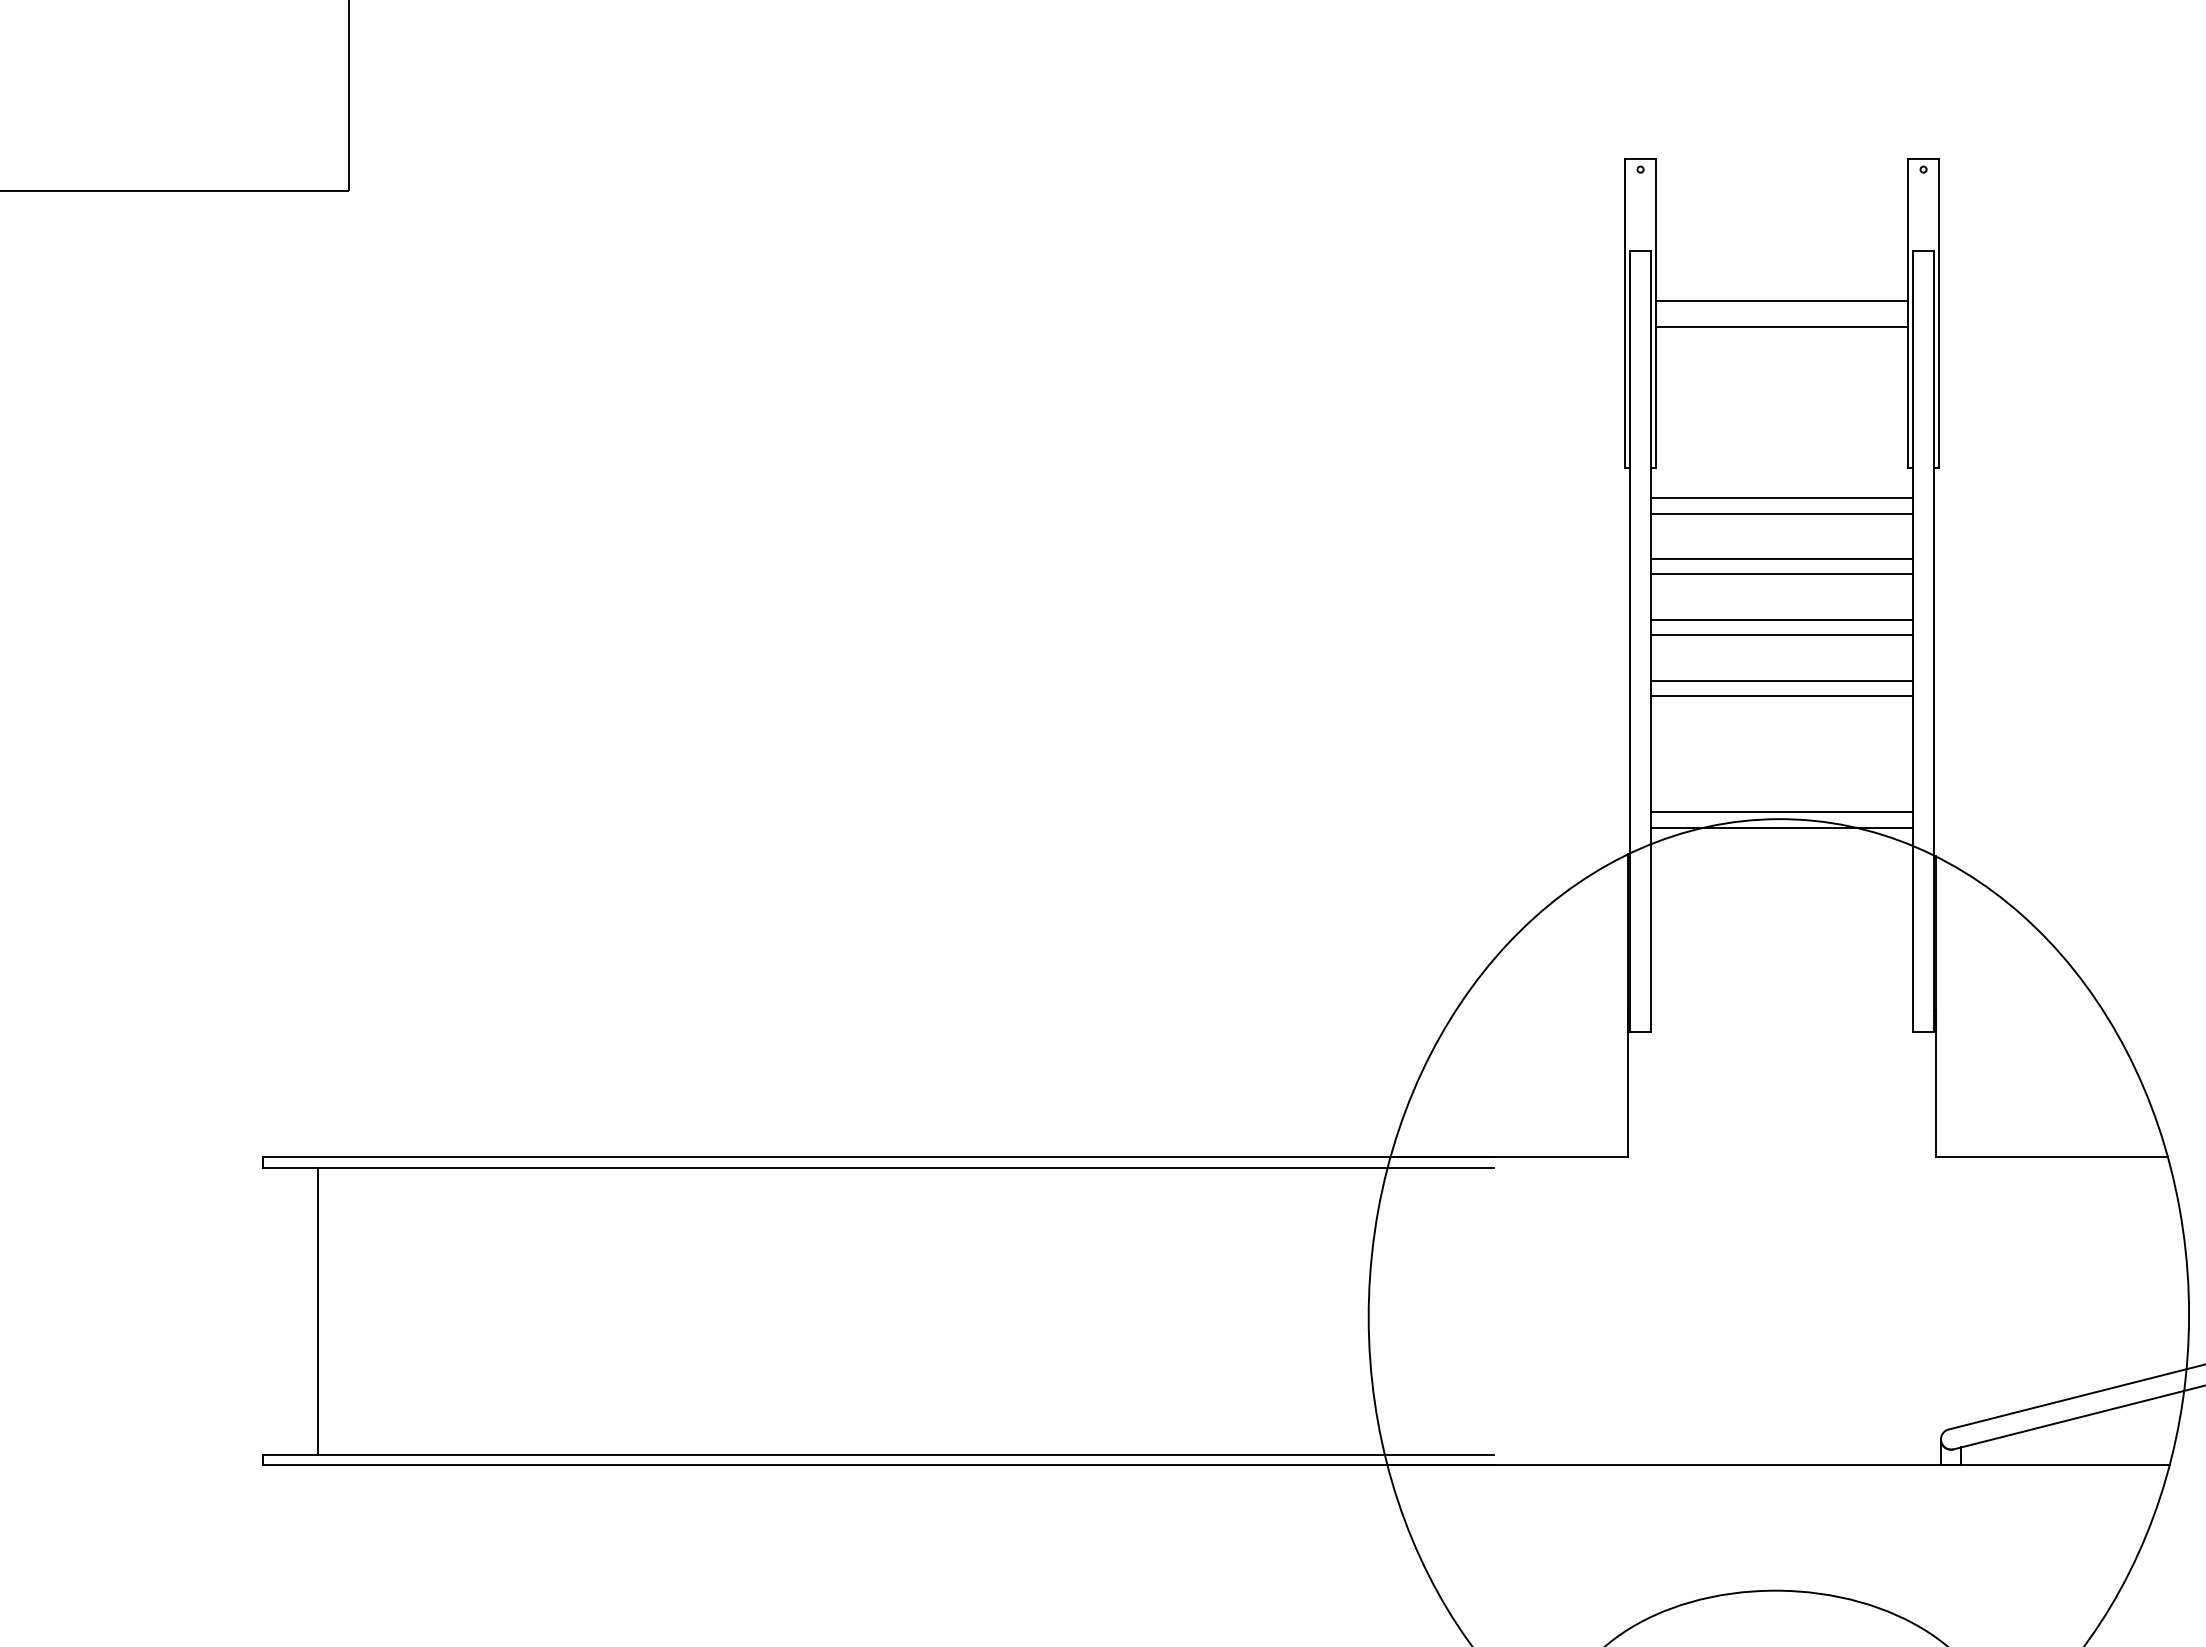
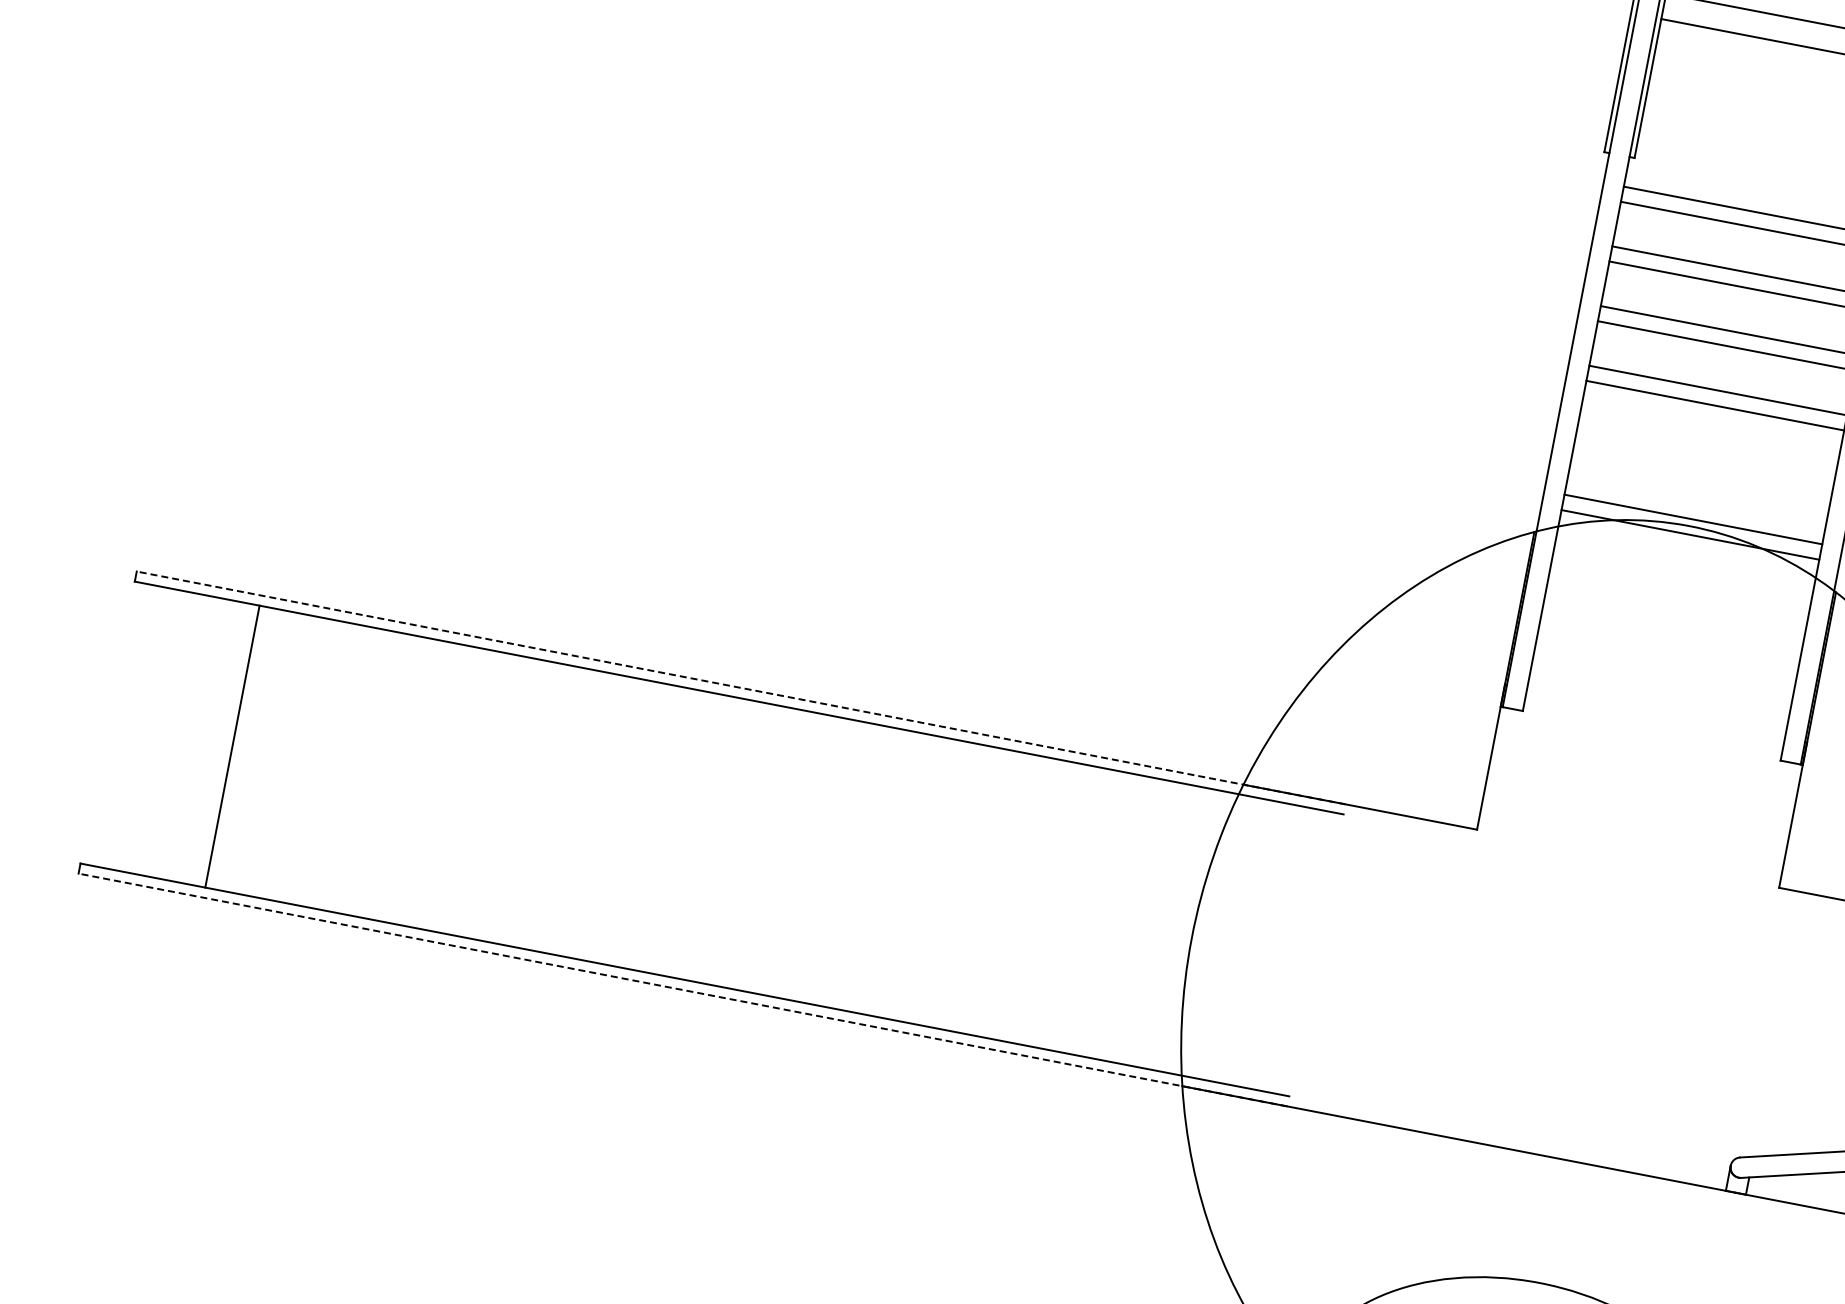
line: (878, 1157) -> (740, 688), solid -> dashed
line: (318, 1310) -> (232, 745), moved
line: (878, 1465) -> (682, 990), solid -> dashed

